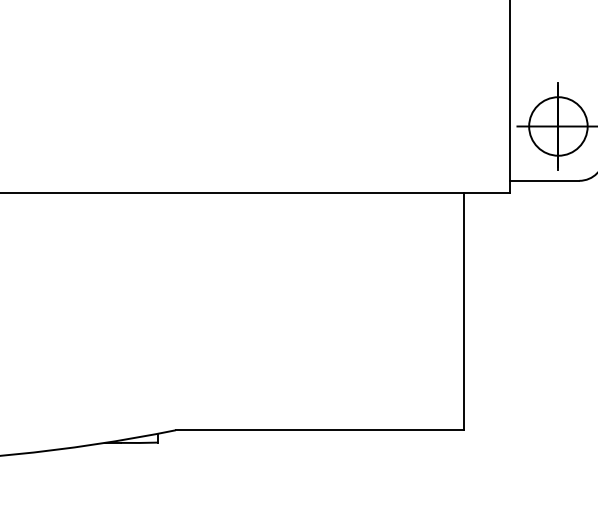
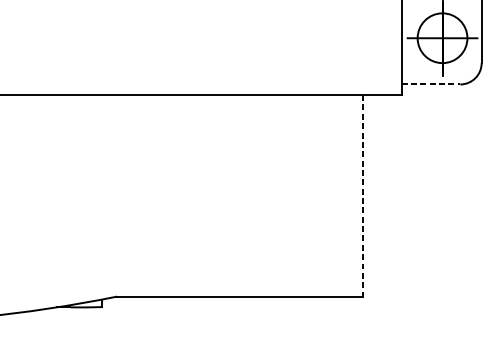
line: (545, 180) -> (431, 84), solid -> dashed
line: (464, 312) -> (362, 196), solid -> dashed

